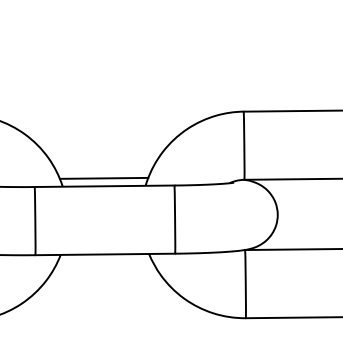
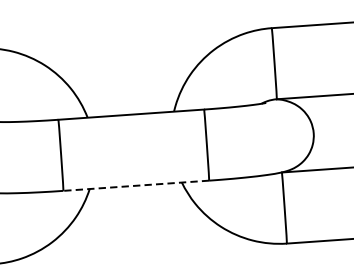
line: (103, 177) -> (129, 105), removed
line: (105, 254) -> (136, 185), solid -> dashed

